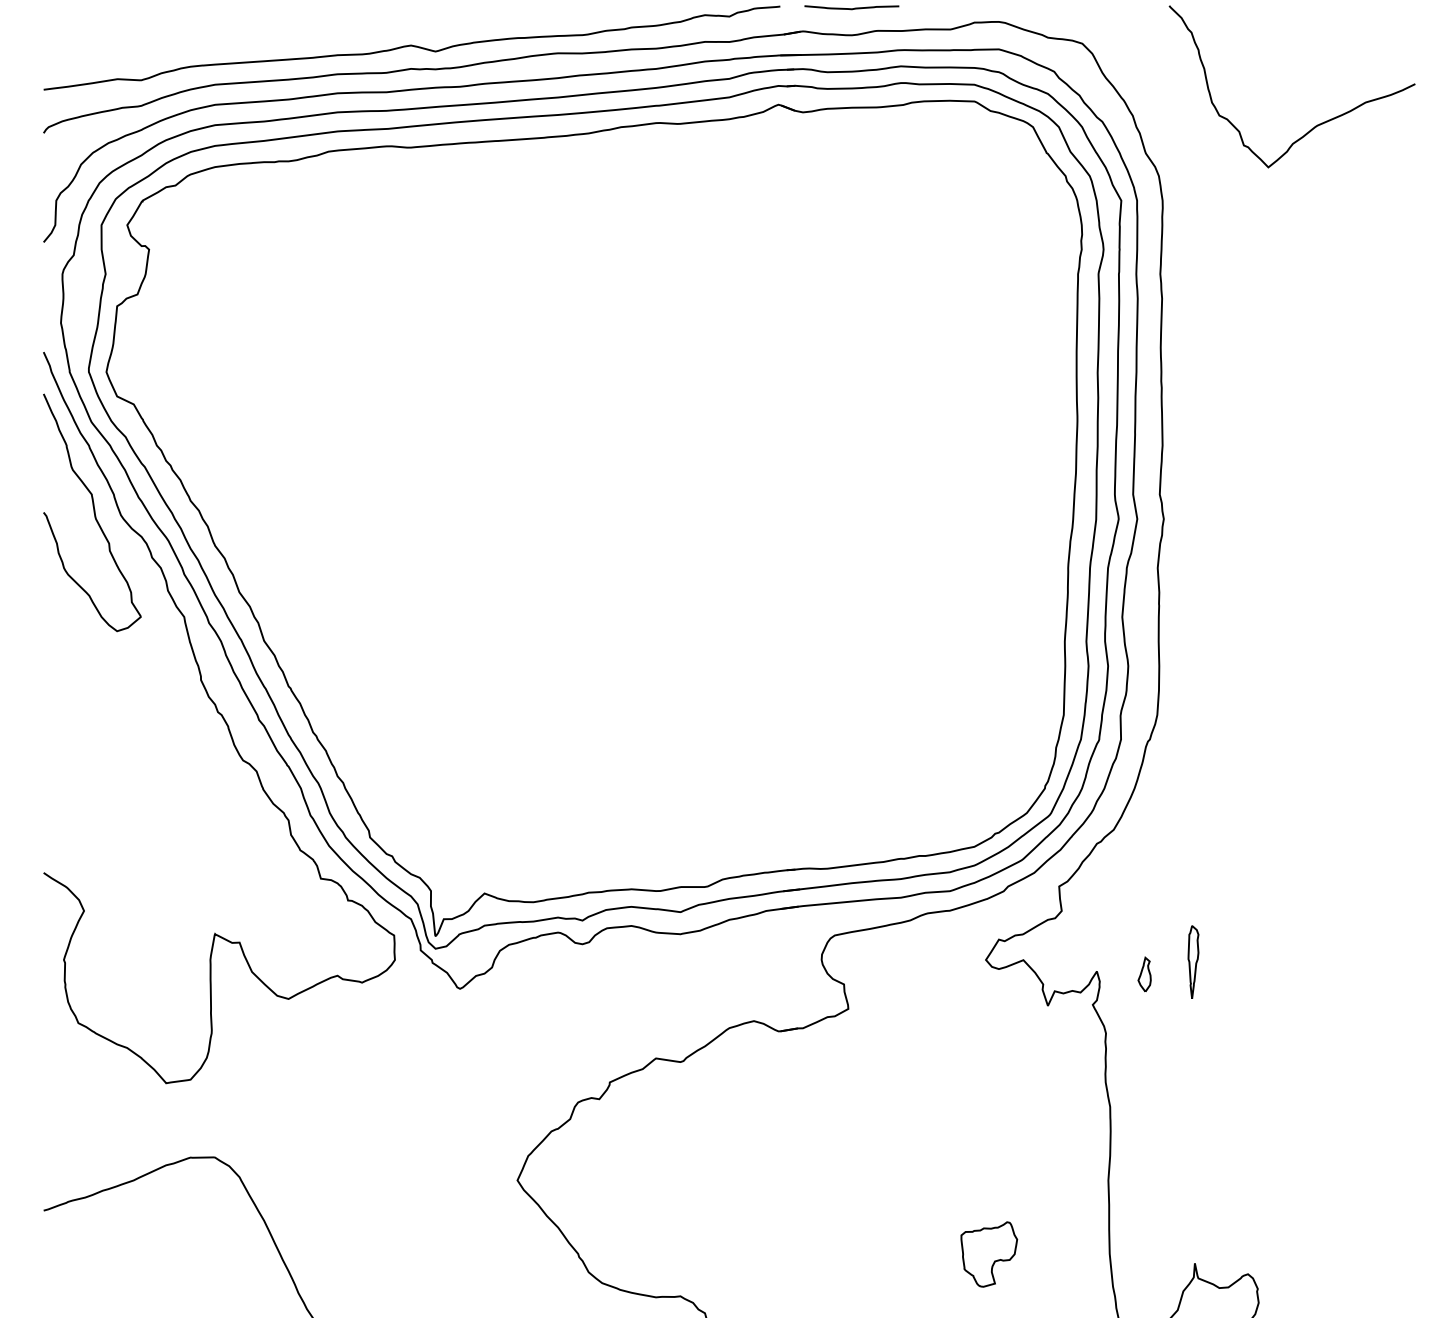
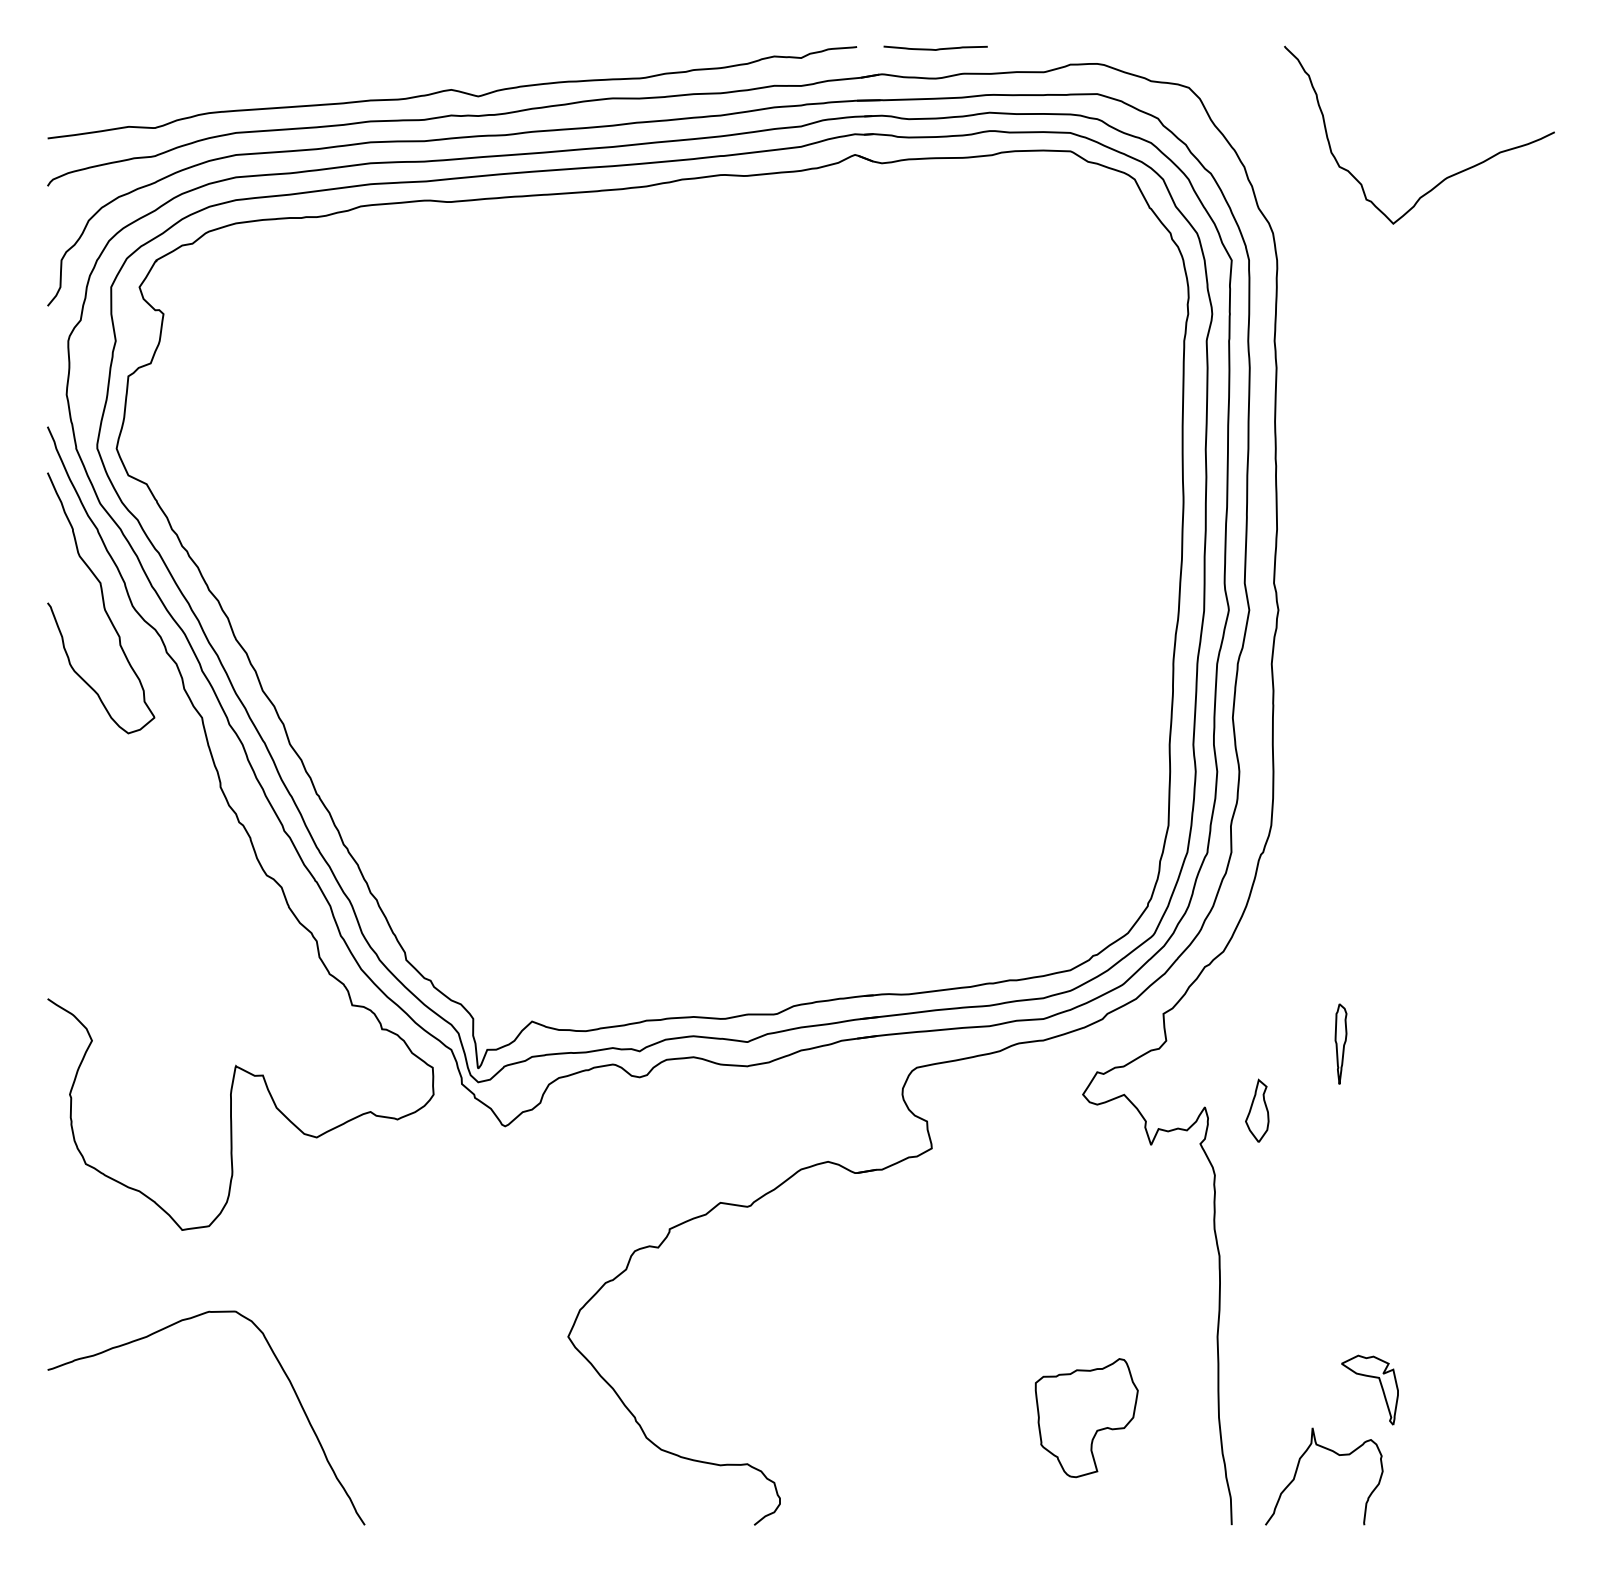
part: (1192, 961) -> (1340, 1043), moved
part: (1144, 974) -> (1257, 1110), size x1.67
part: (1256, 1224) -> (1380, 1385), added
part: (989, 1254) -> (1086, 1418), size x1.67

